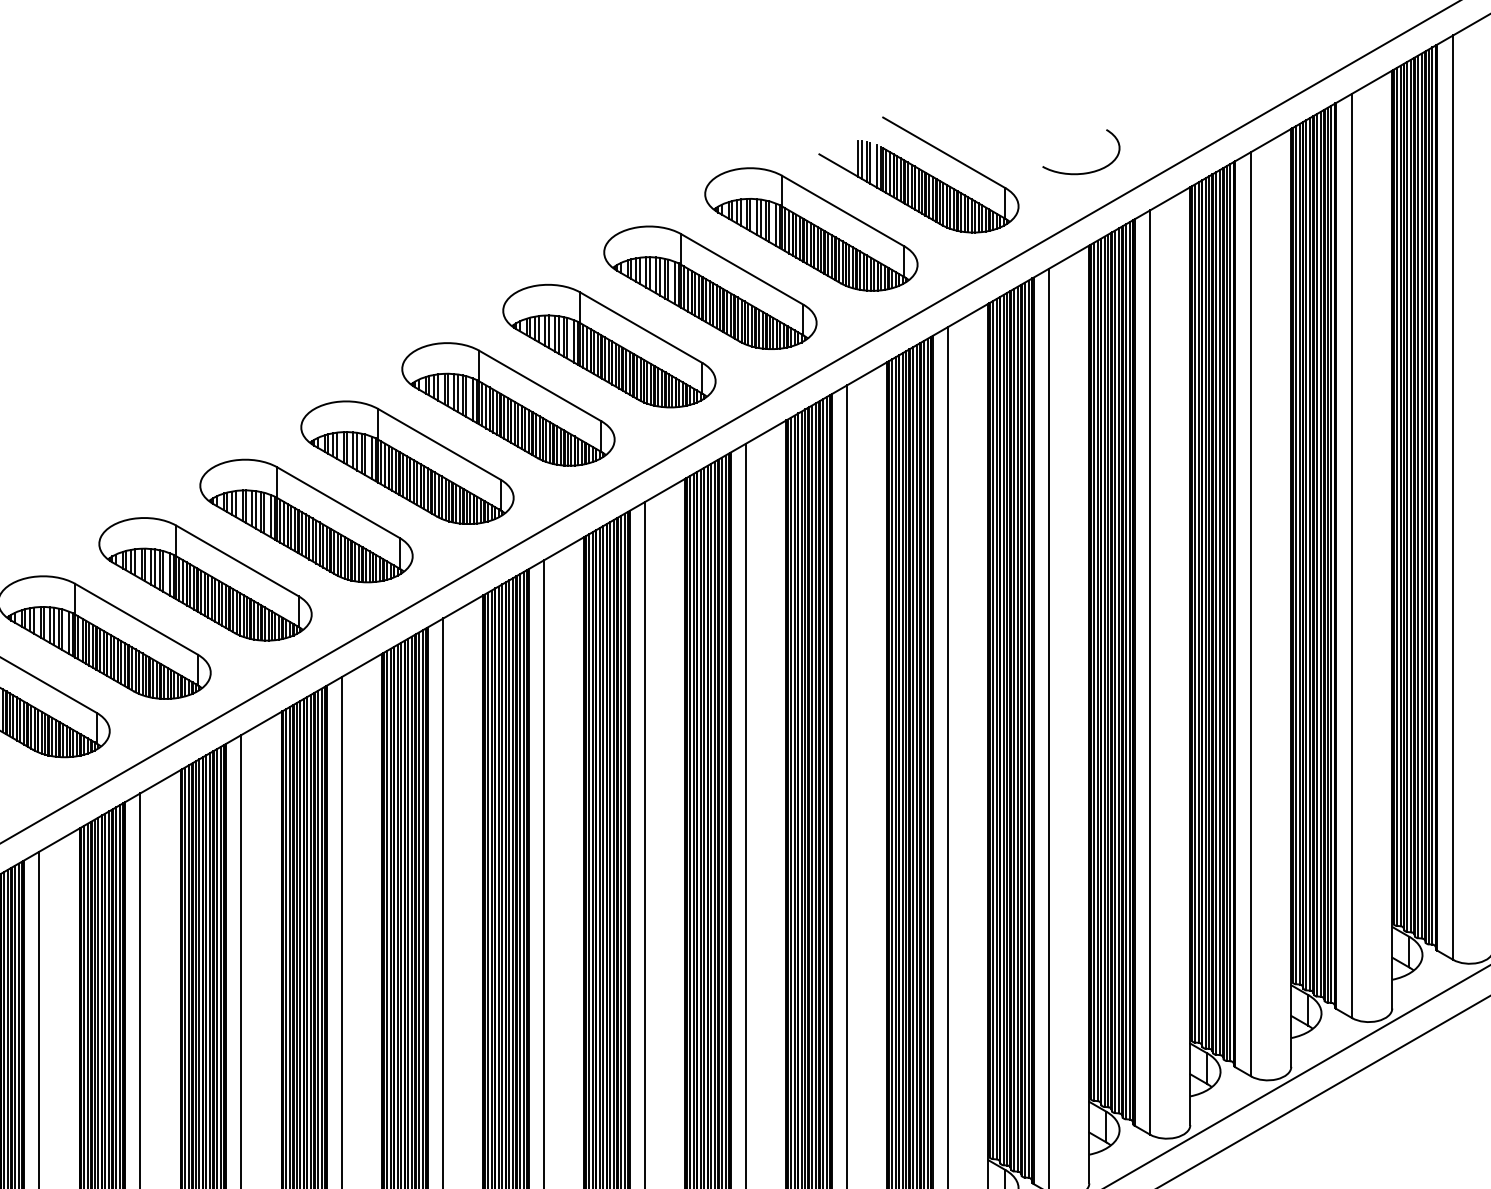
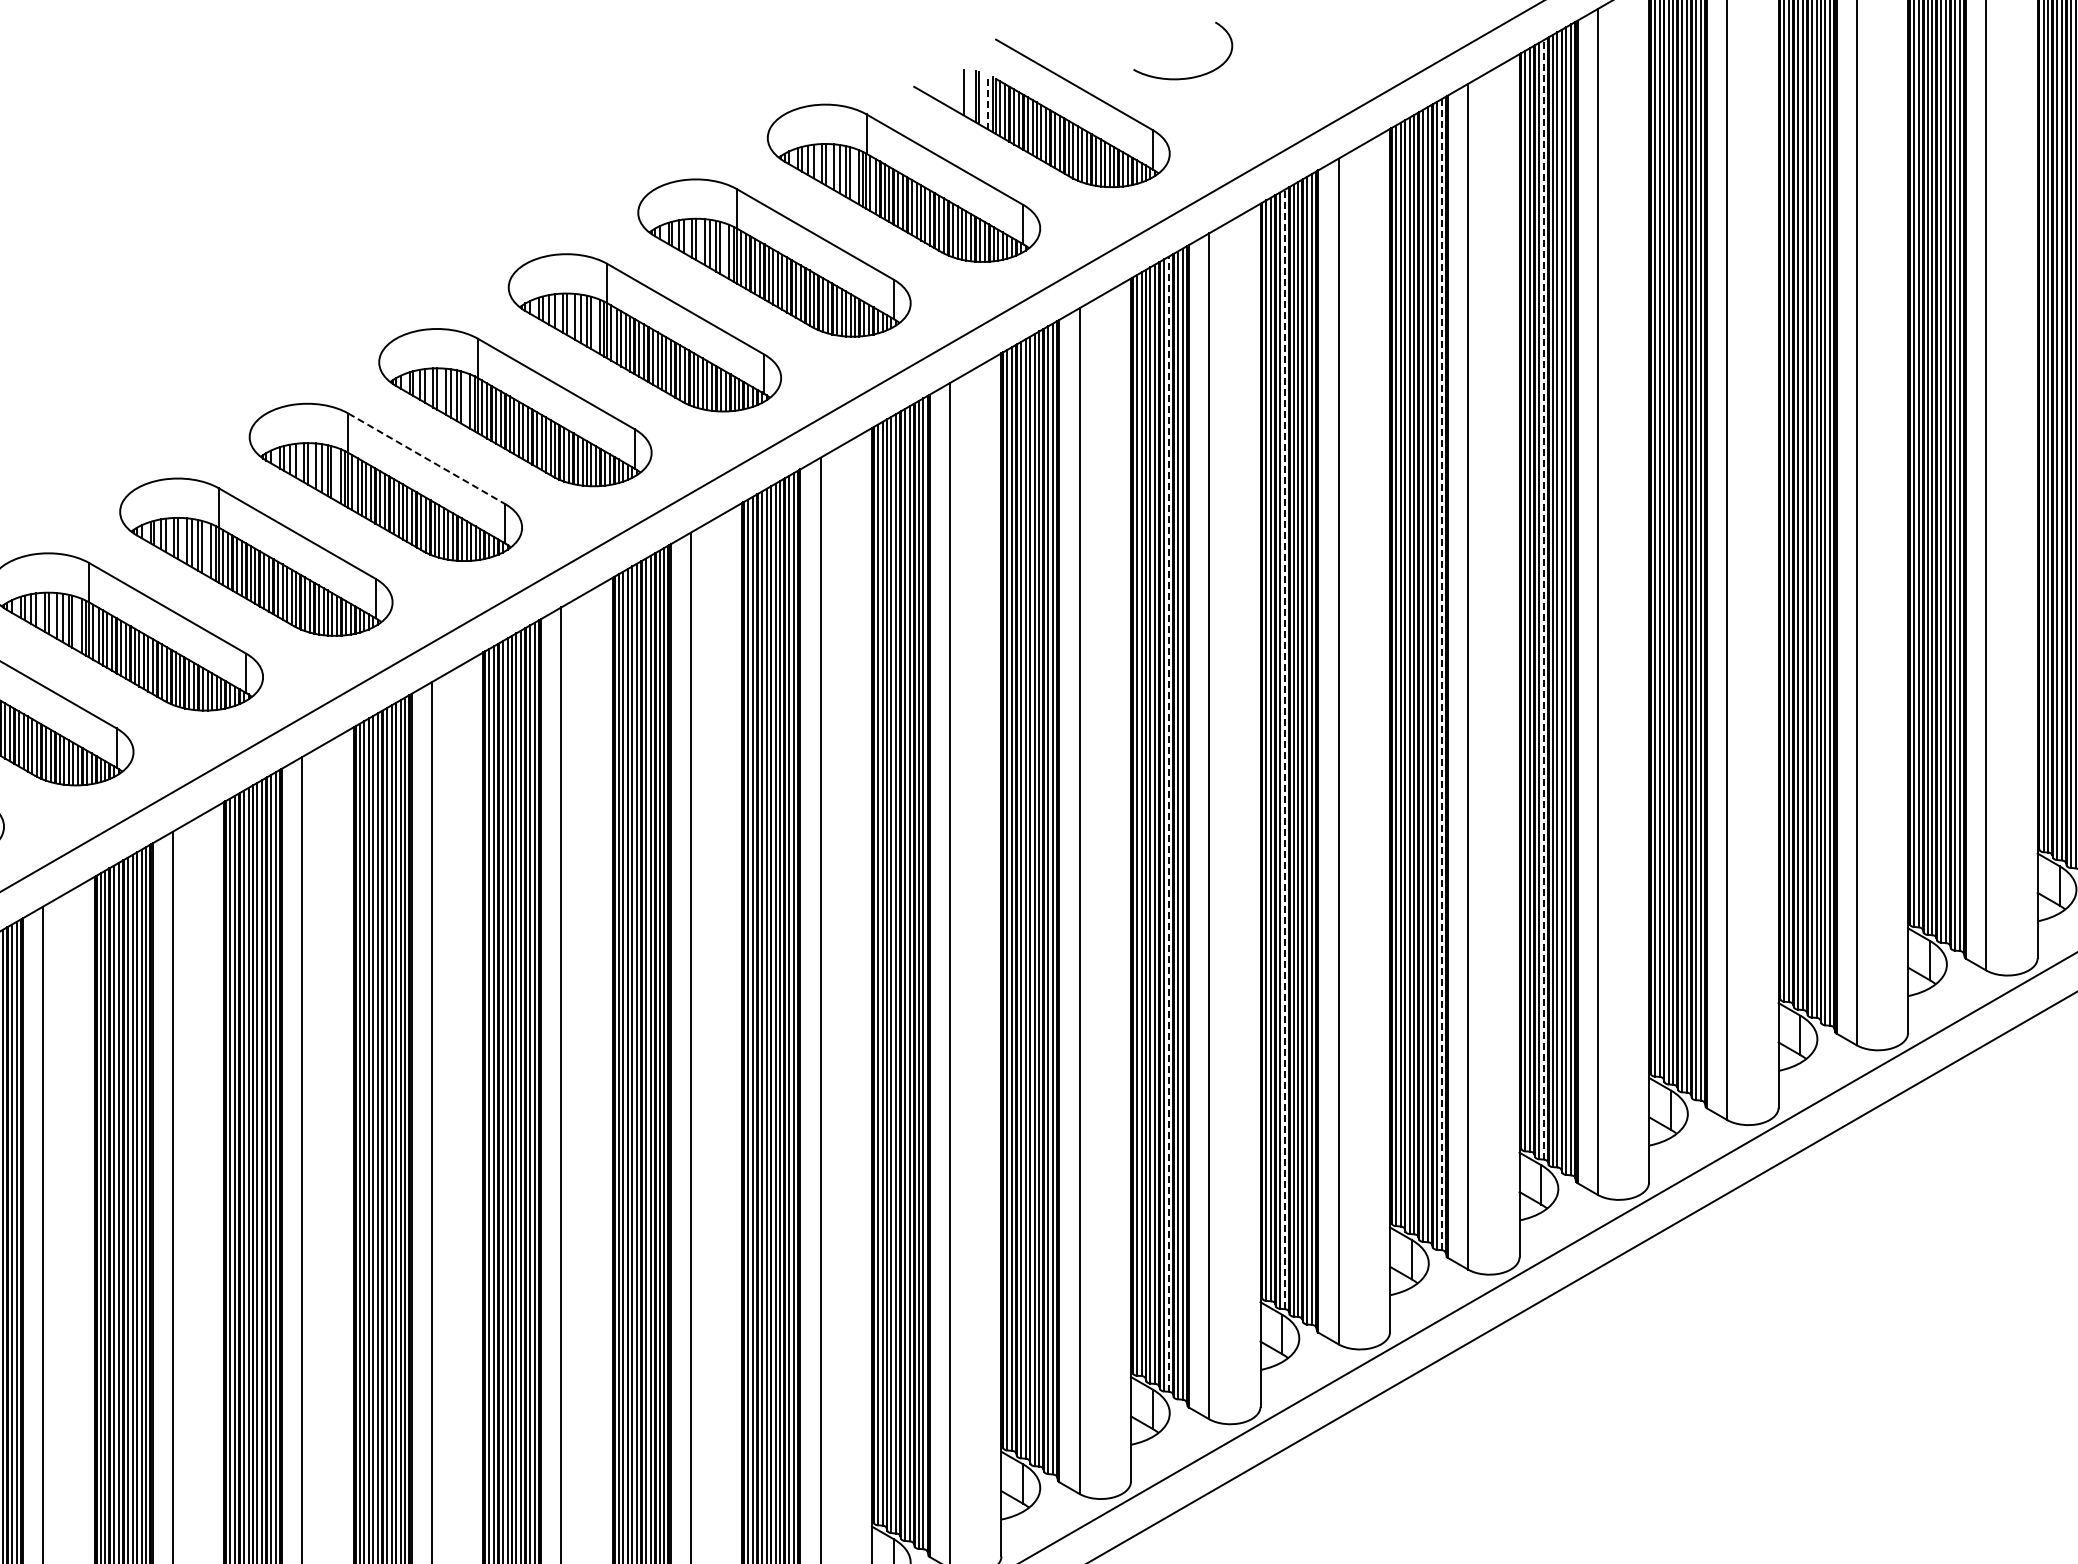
line: (862, 160) -> (969, 94), removed
line: (877, 165) -> (988, 101), solid -> dashed
curve: (1083, 172) -> (1185, 77), moved
line: (439, 444) -> (426, 458), solid -> dashed
line: (1309, 554) -> (1543, 599), solid -> dashed
line: (1230, 612) -> (1441, 674), solid -> dashed
line: (1108, 670) -> (1284, 749), solid -> dashed
line: (1017, 729) -> (1168, 824), solid -> dashed

